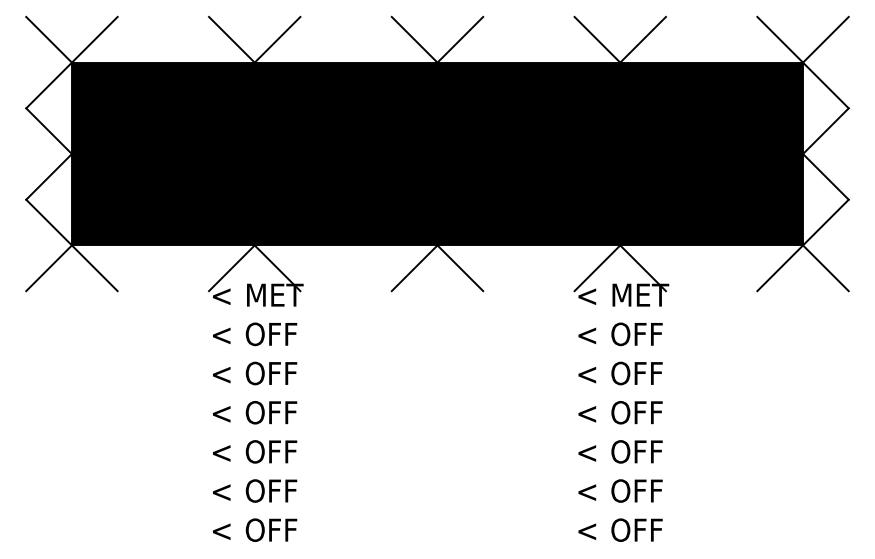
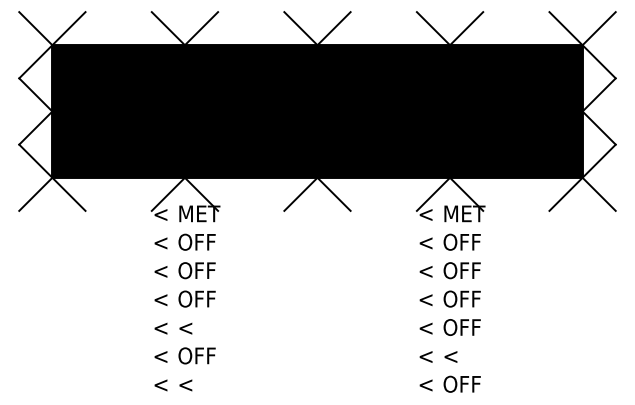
text: (271, 451) -> (197, 327), OFF -> <
text: (636, 490) -> (461, 355), OFF -> <
text: (271, 529) -> (197, 383), OFF -> <

